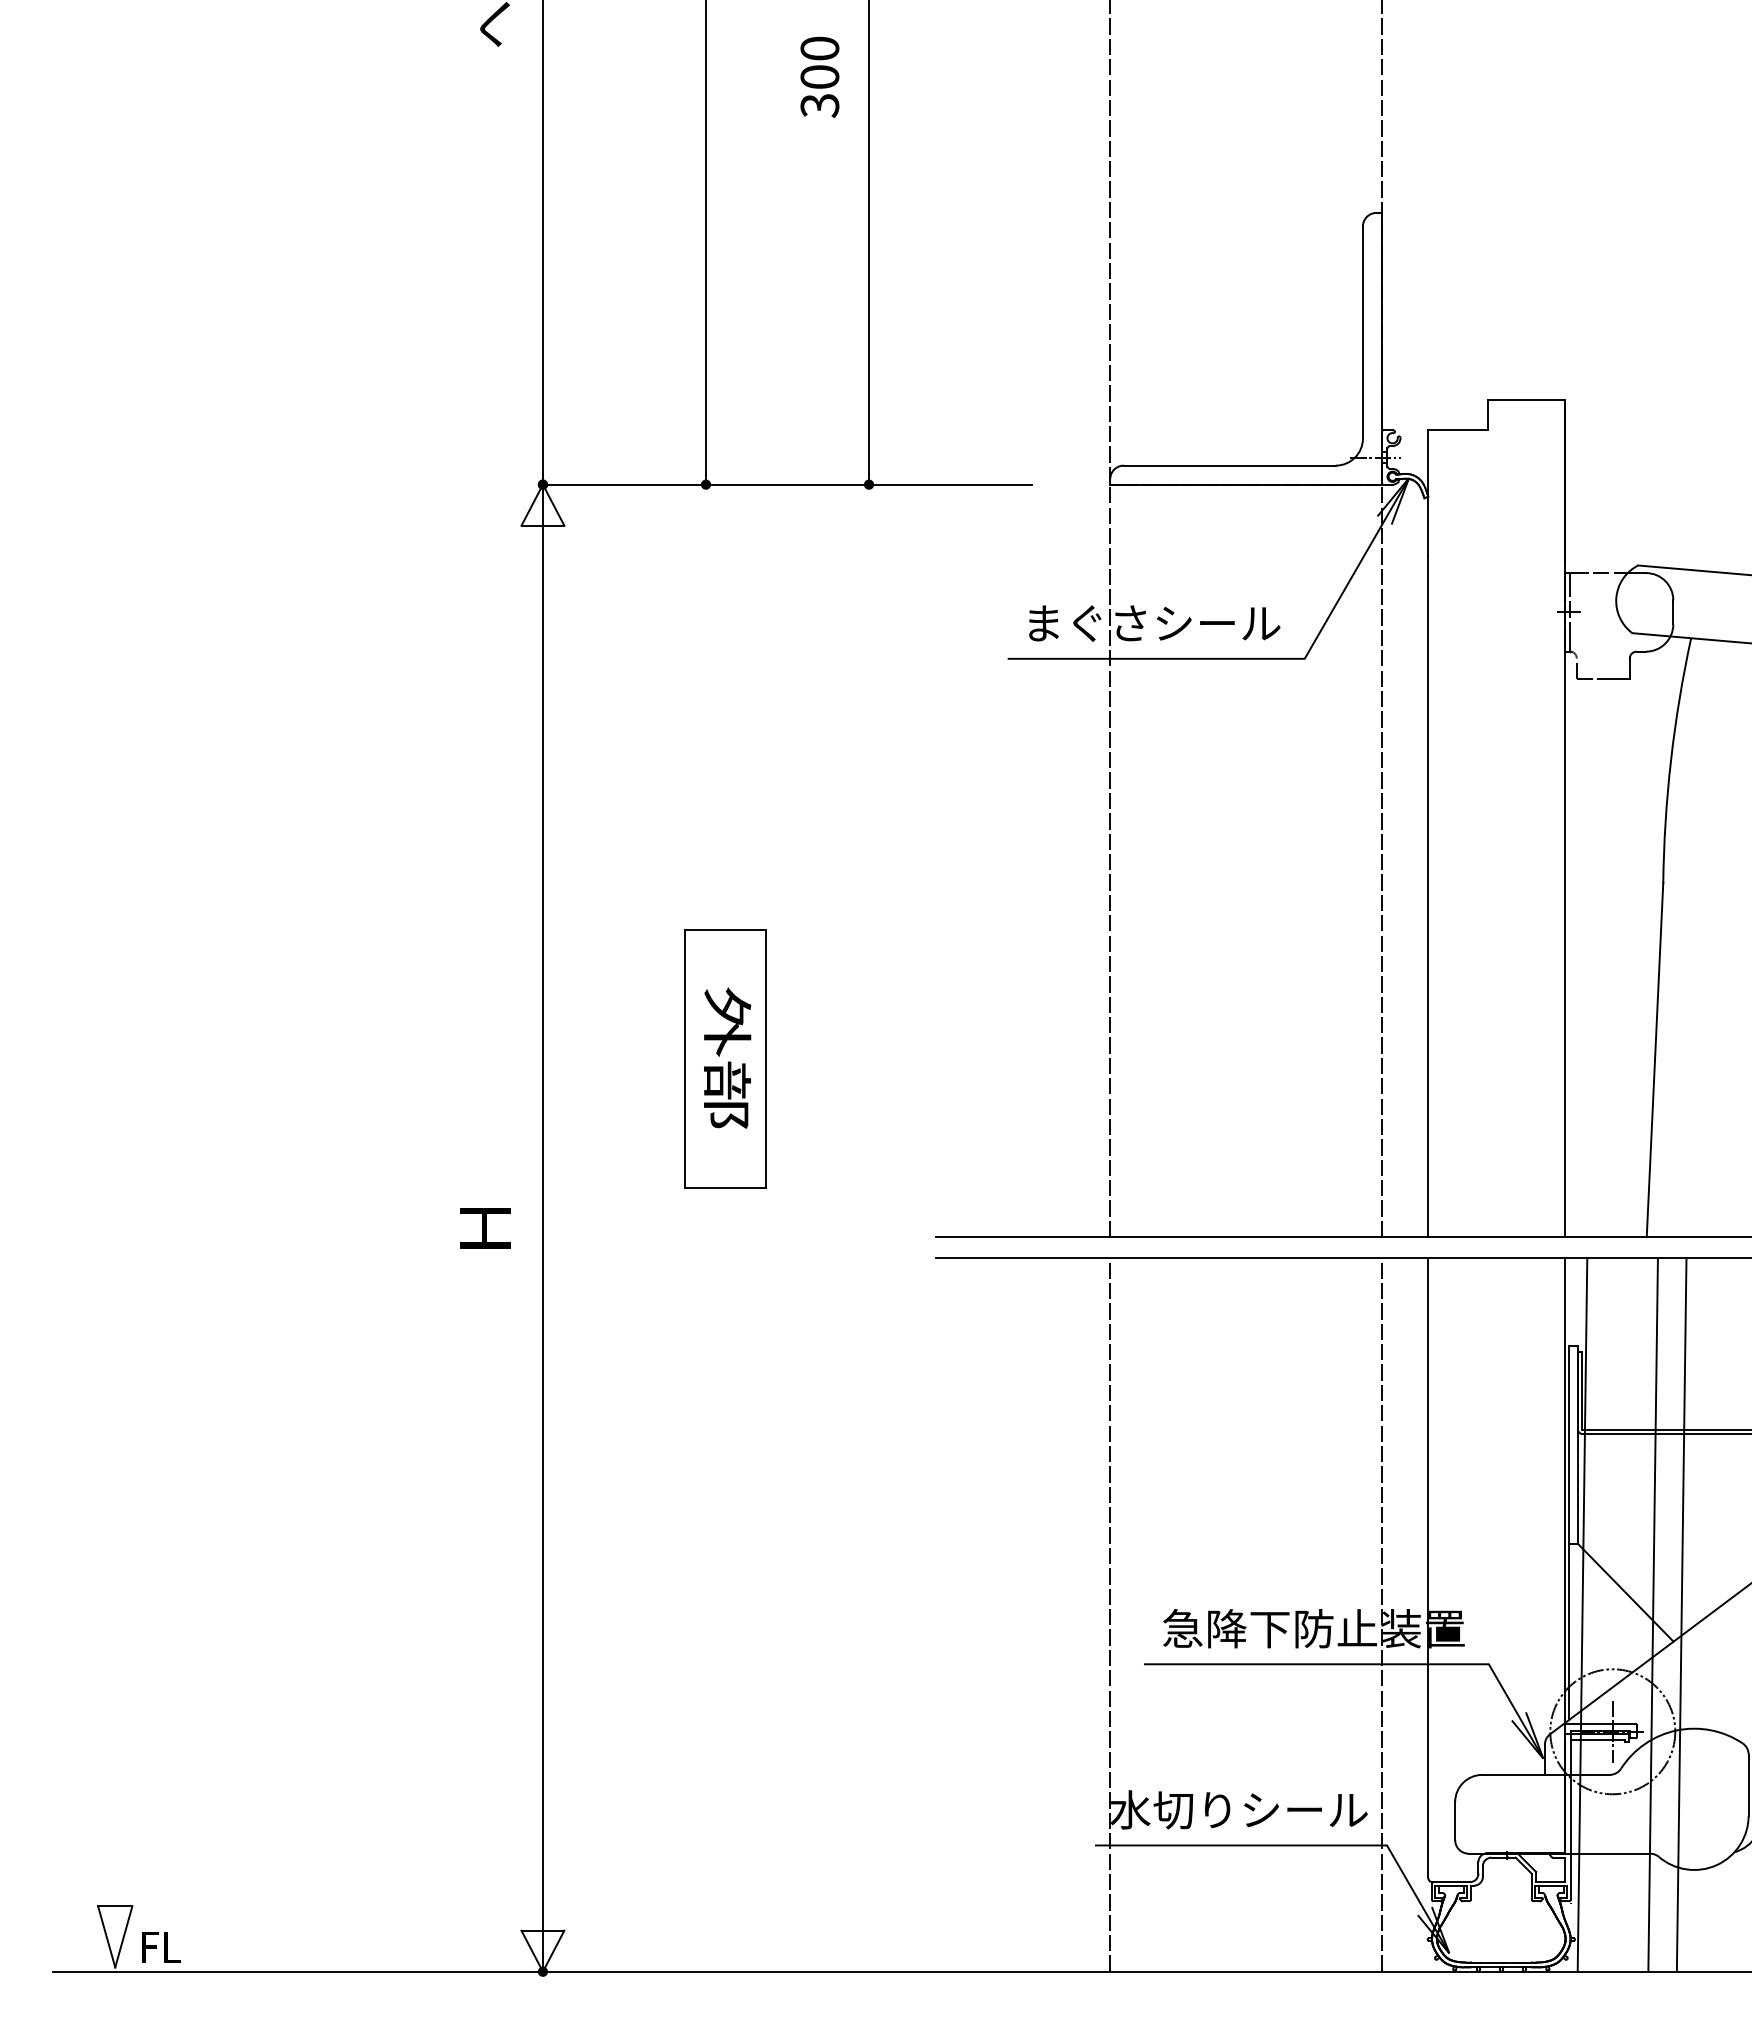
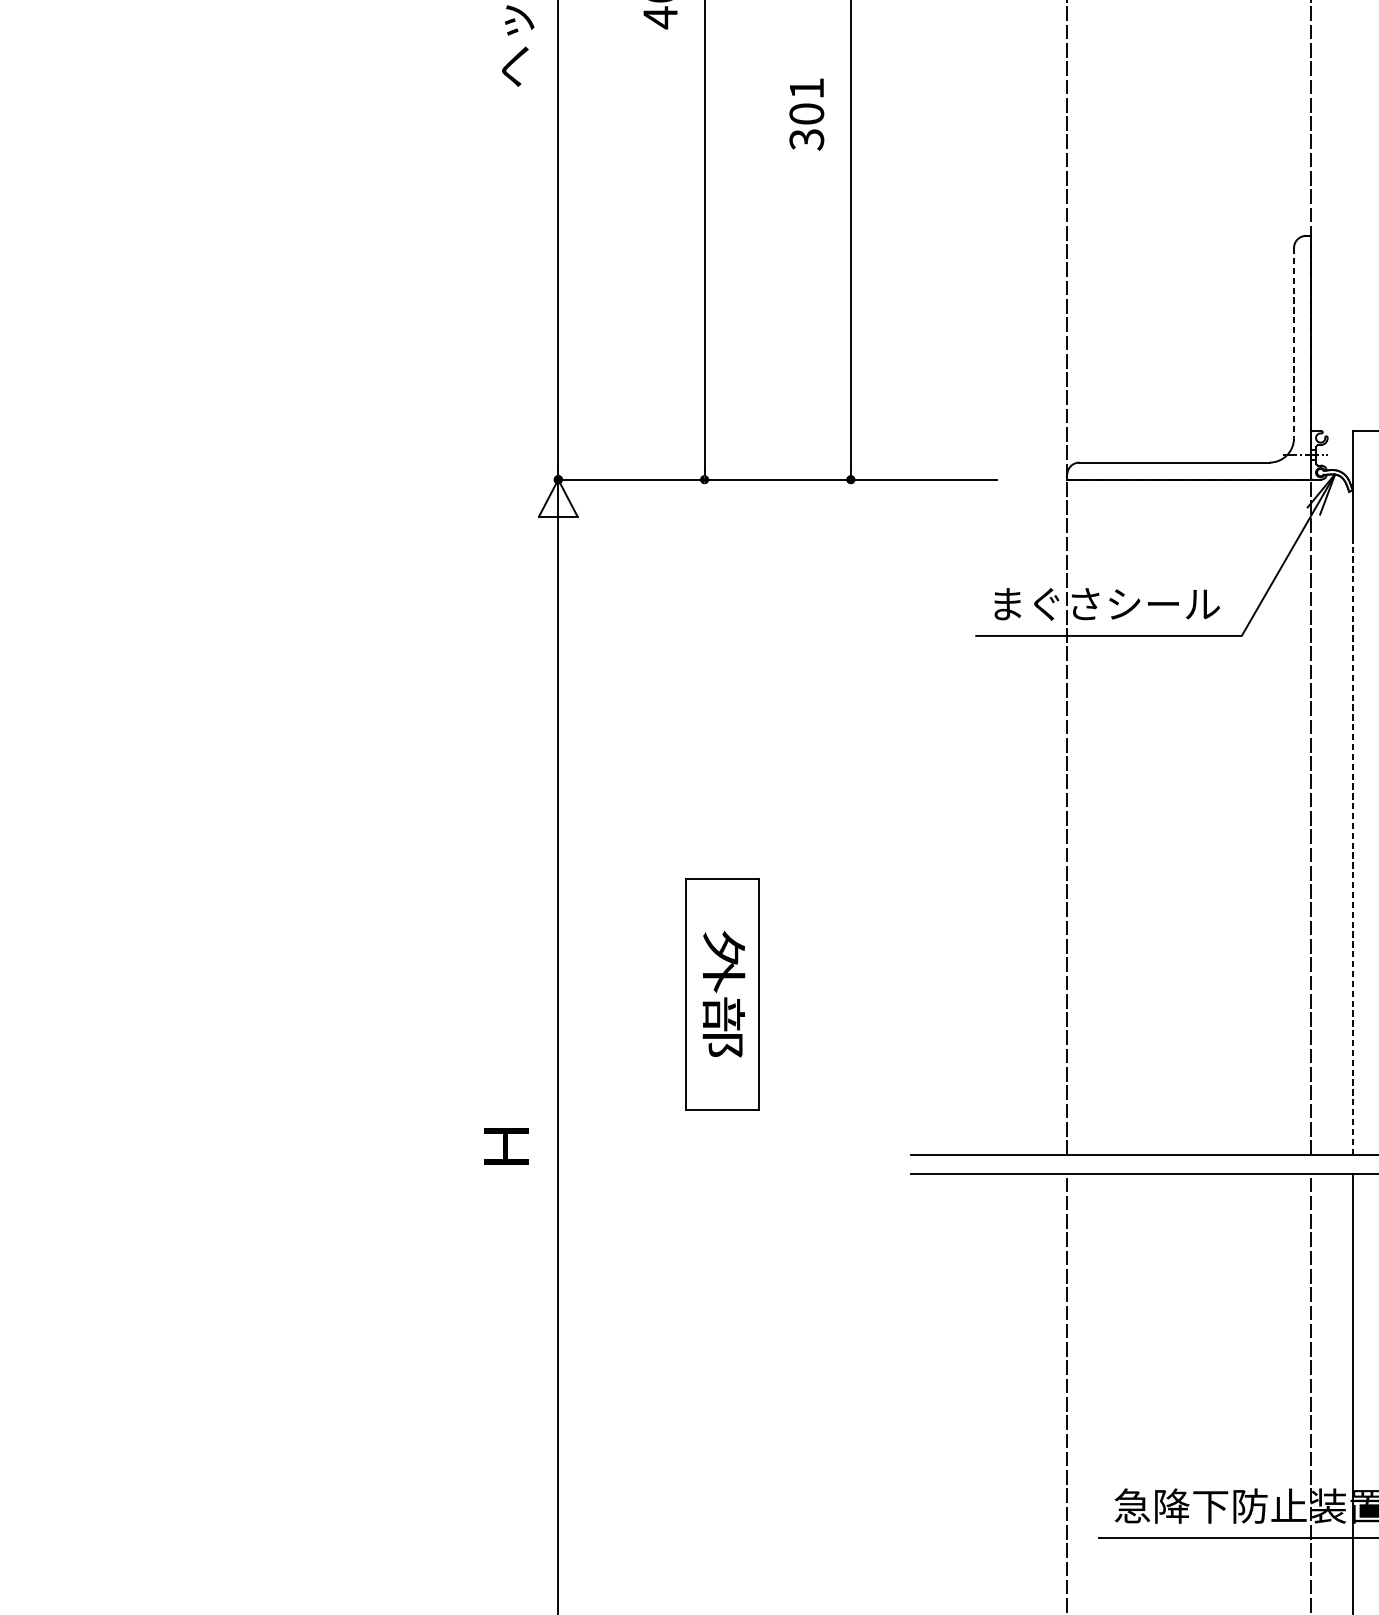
text: (819, 48) -> (806, 88), 300 -> 301
line: (1362, 332) -> (1293, 343), solid -> dashed
line: (1428, 895) -> (1352, 848), solid -> dashed

